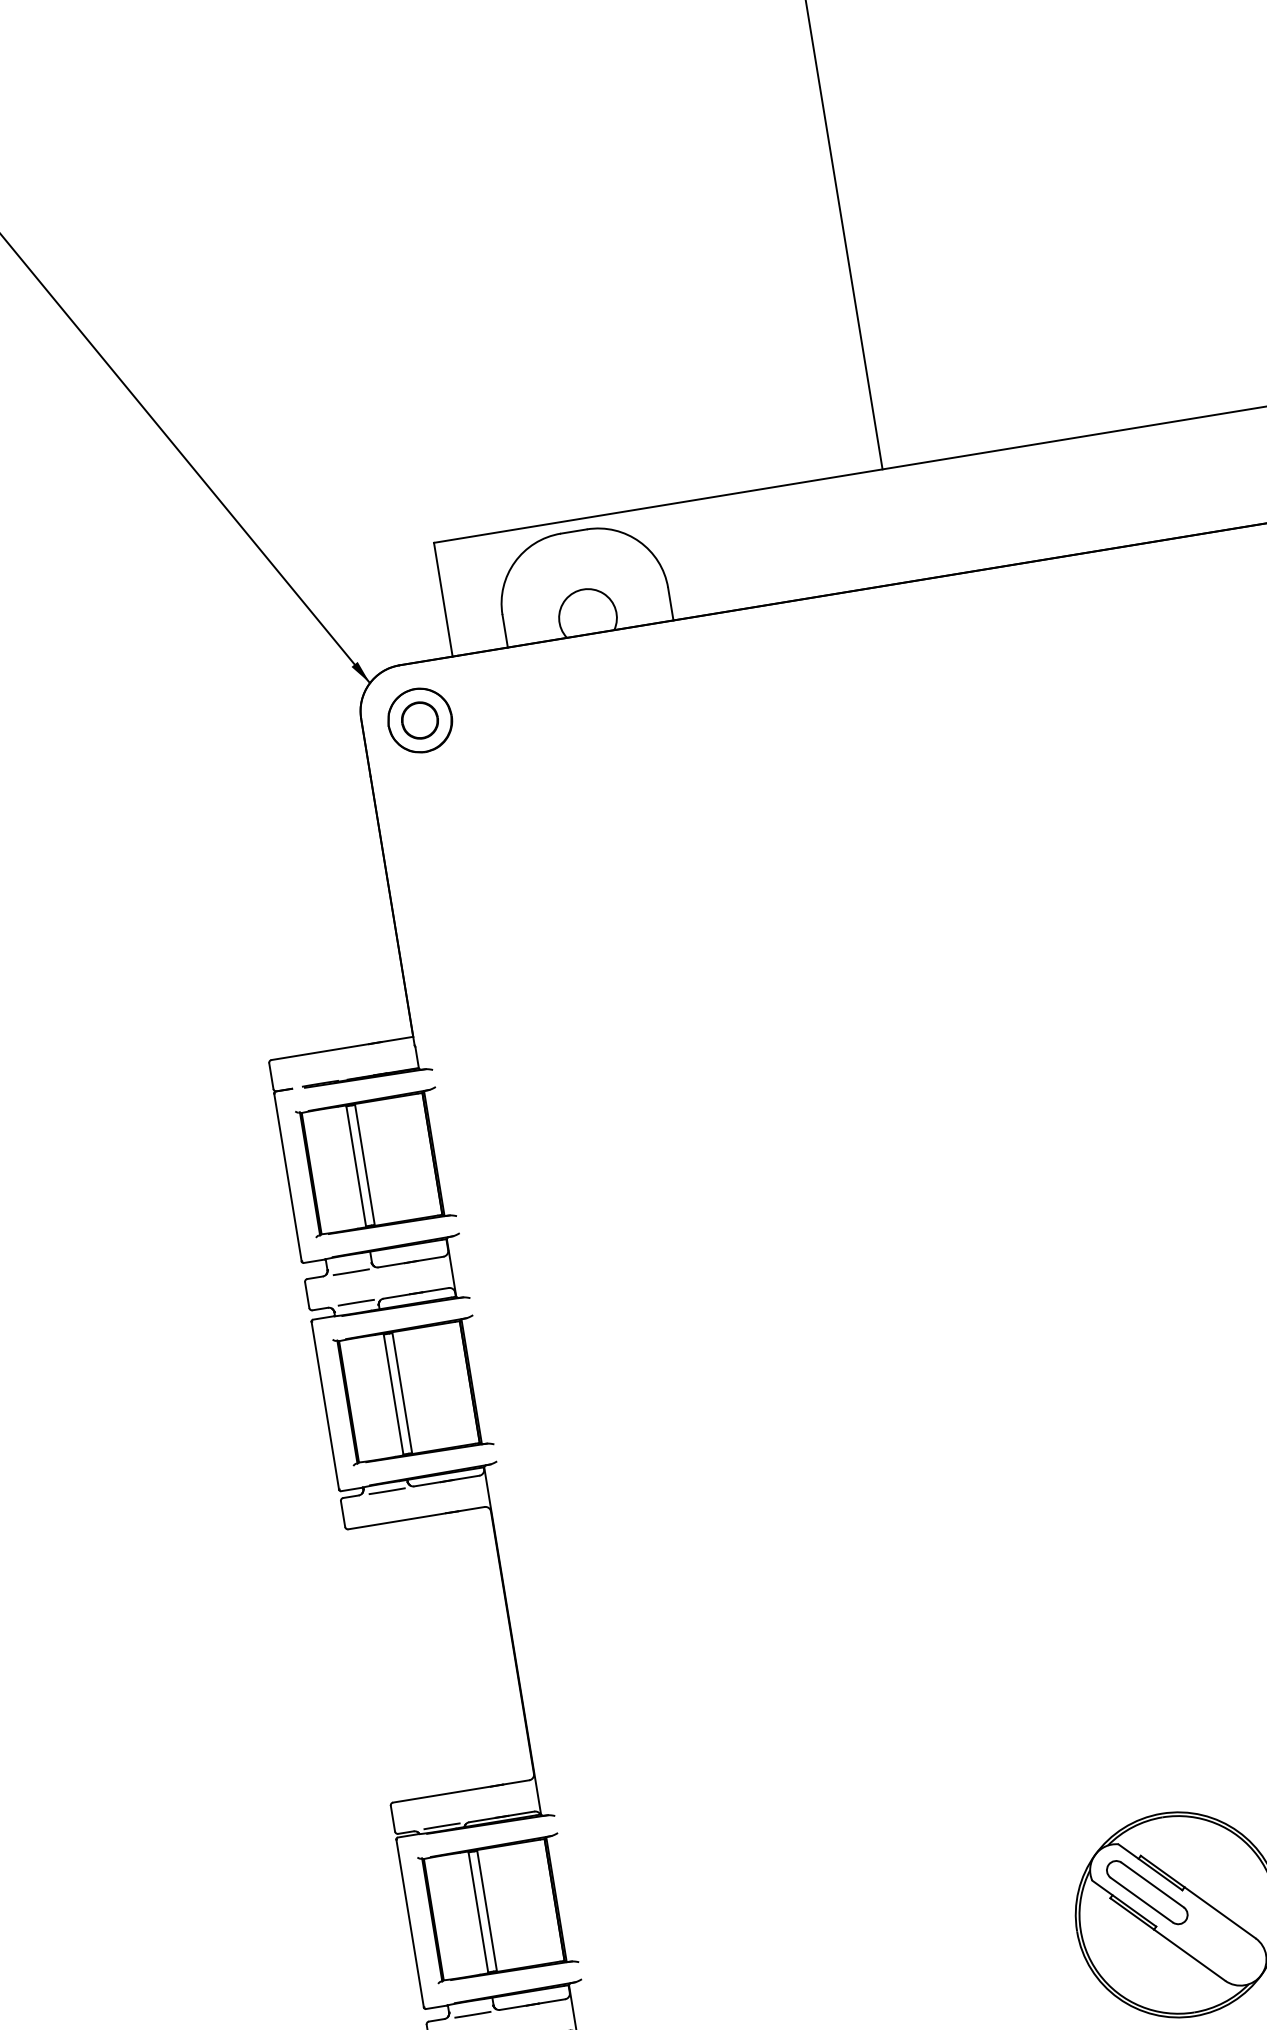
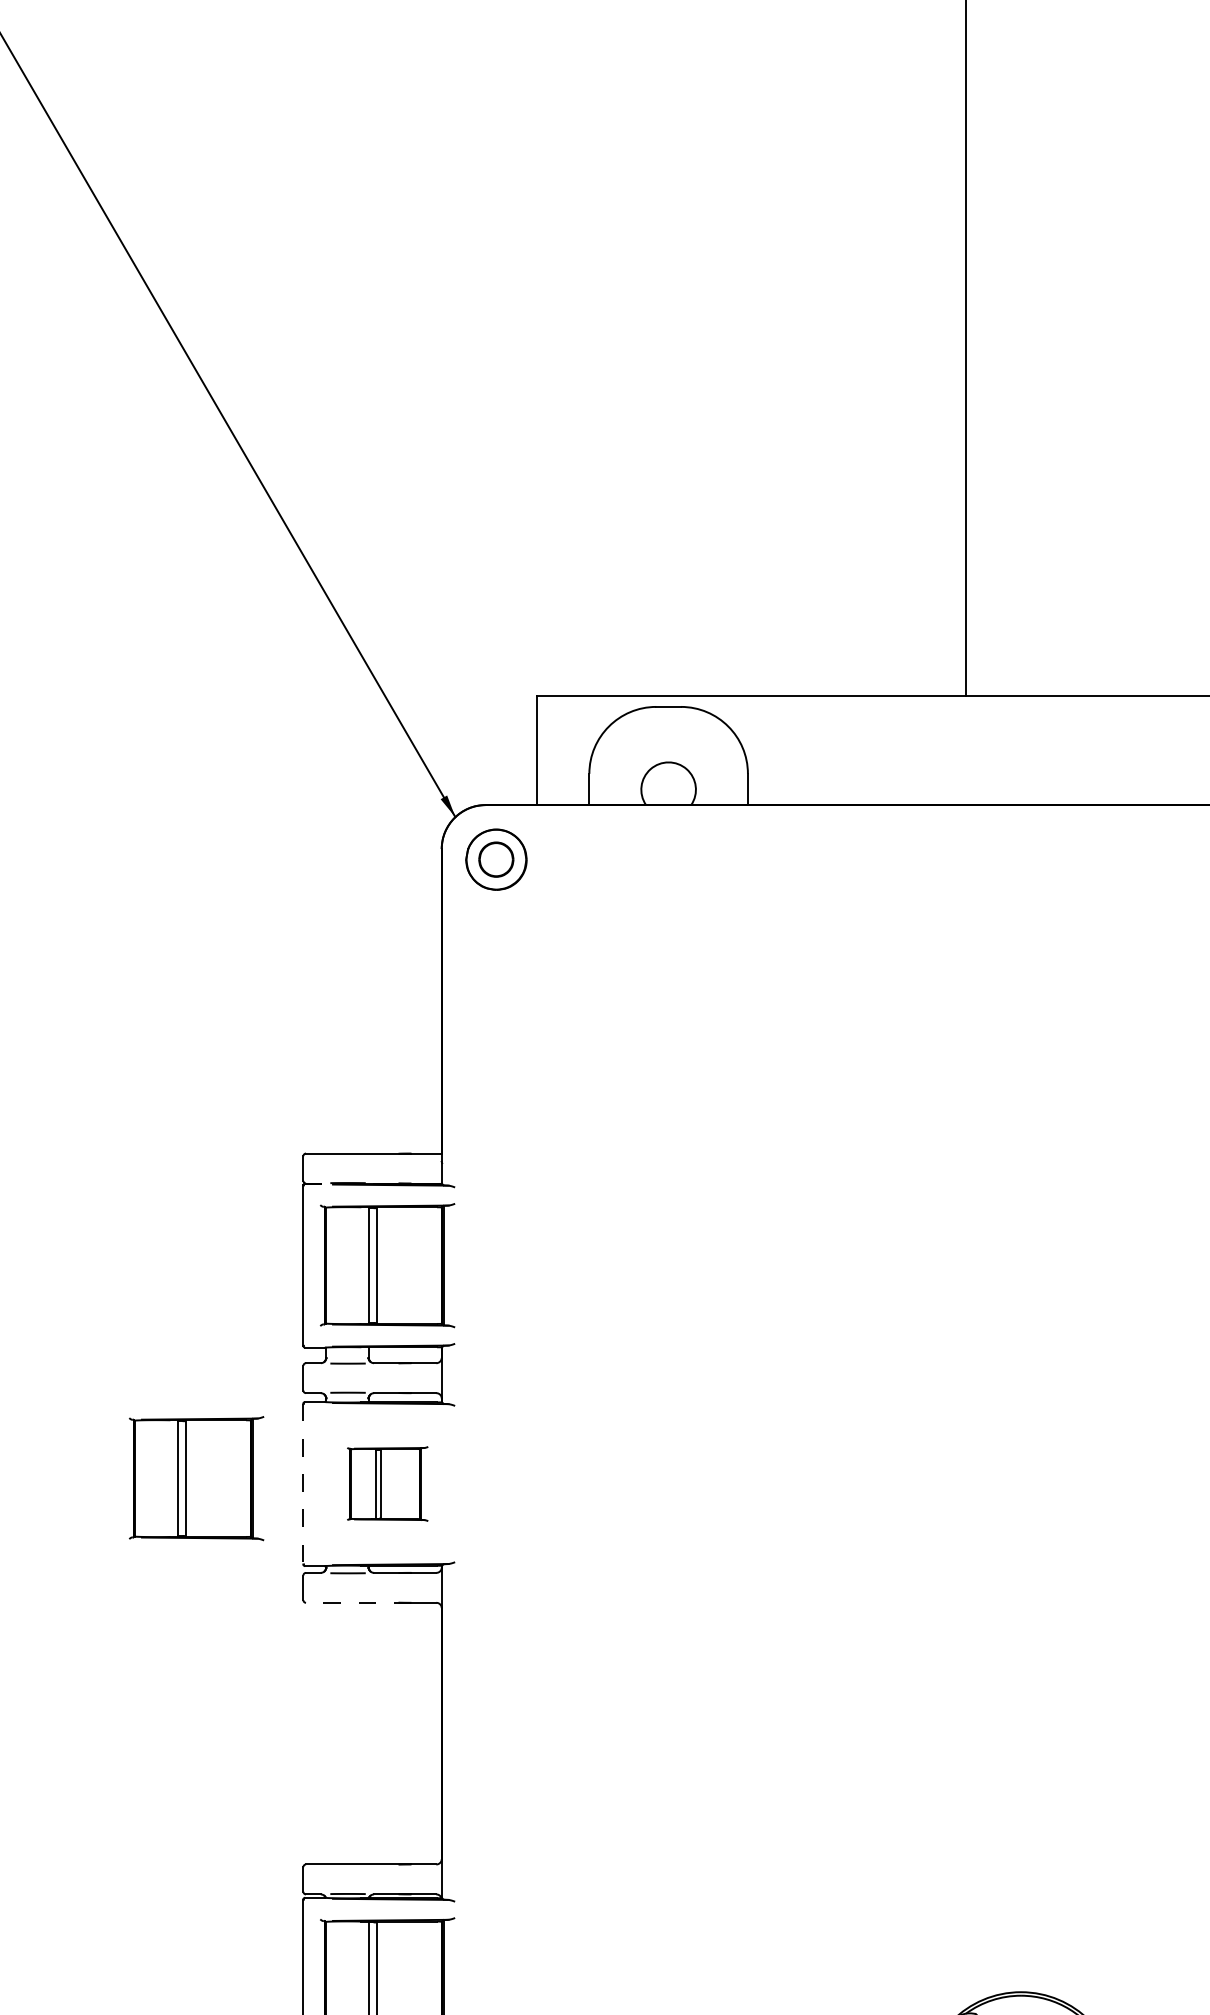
part: (413, 1390) -> (387, 1483), size x0.6
line: (325, 1406) -> (303, 1484), solid -> dashed
part: (212, 1418) -> (196, 1478), added
line: (403, 1519) -> (358, 1602), solid -> dashed

